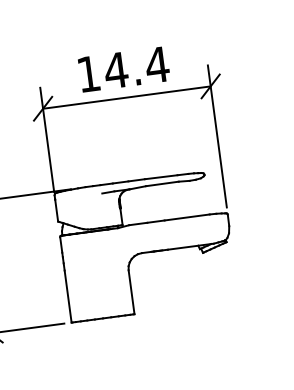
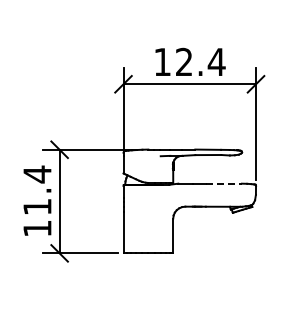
text: (116, 69) -> (184, 61), 14.4 -> 12.4
line: (187, 217) -> (224, 183), solid -> dashed

